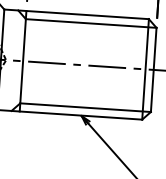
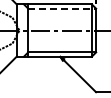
line: (91, 23) -> (62, 8), solid -> dashed

